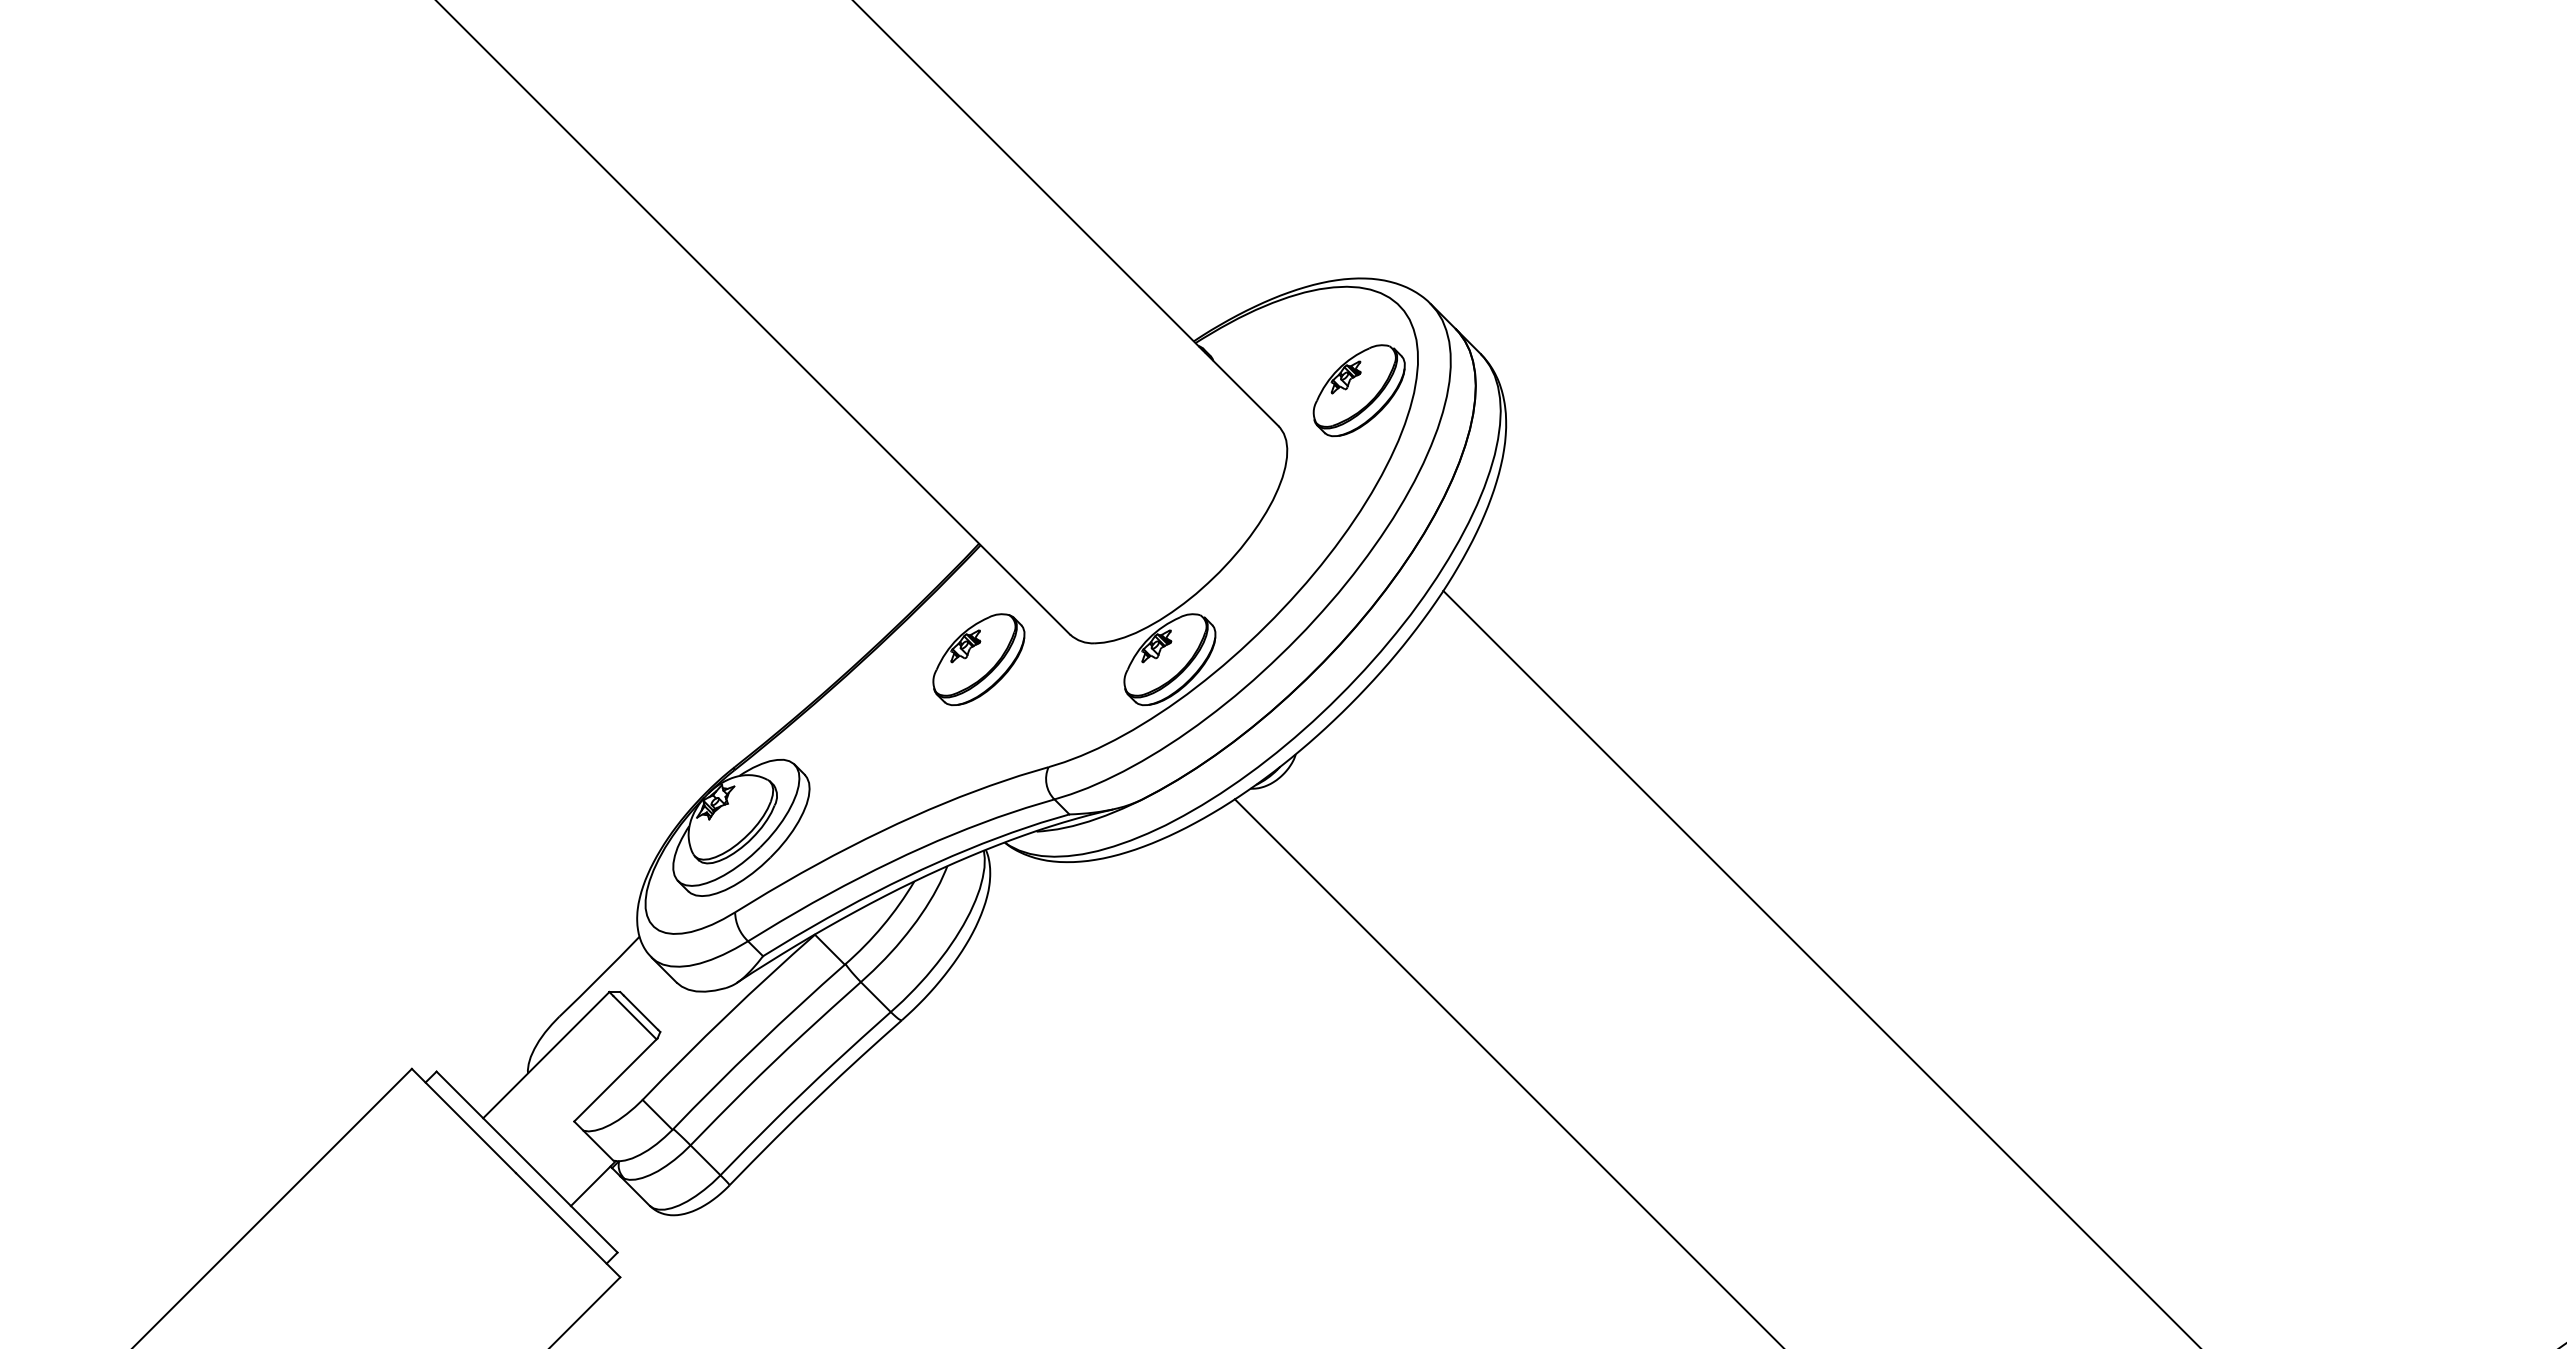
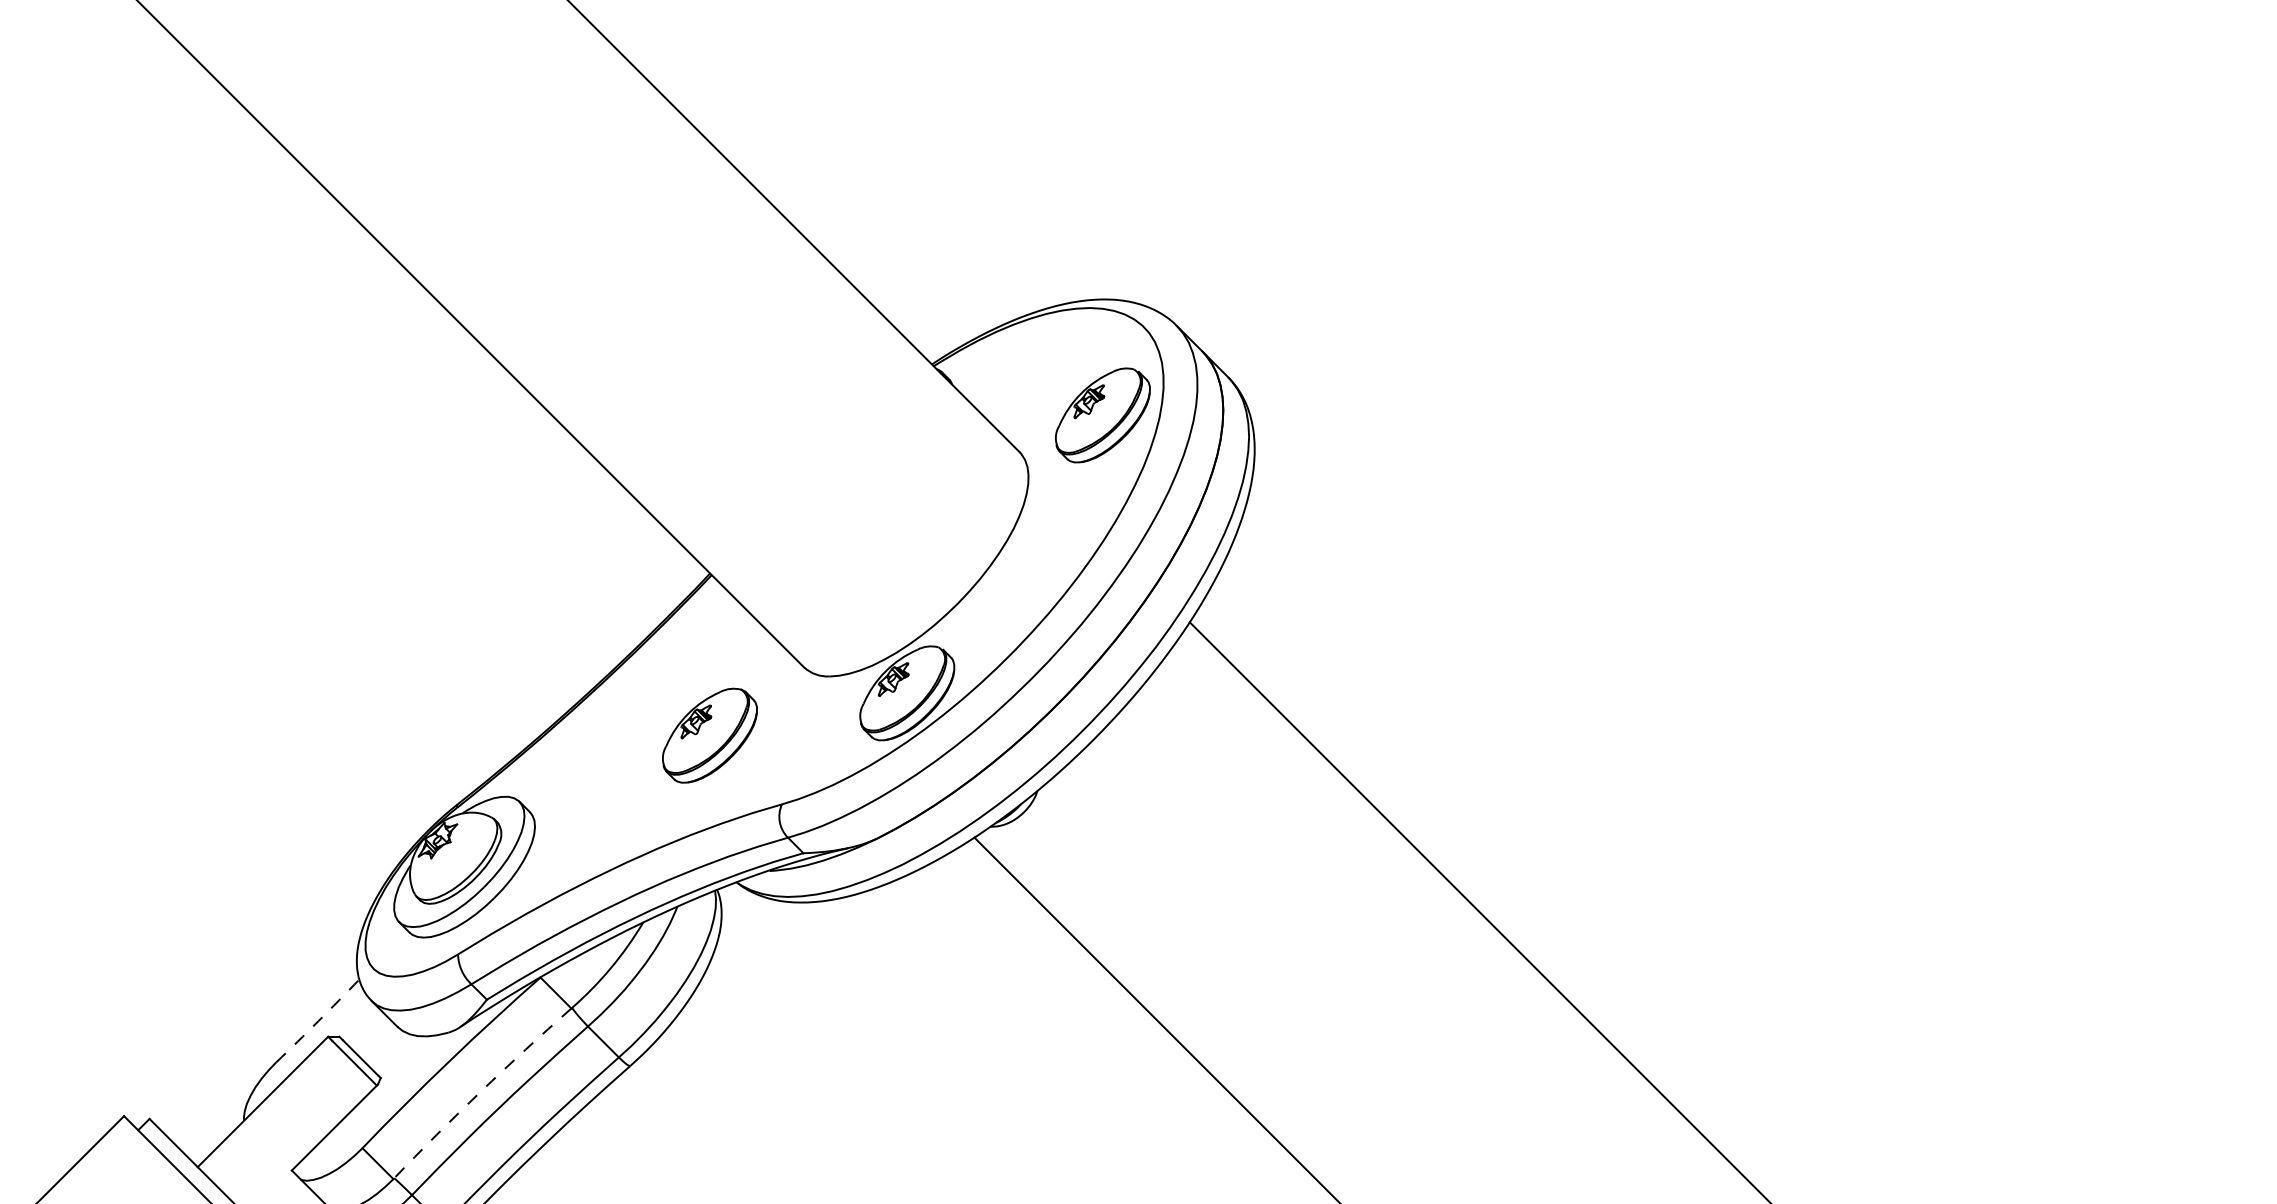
part: (978, 659) -> (709, 735), moved
arc: (599, 977) -> (317, 1021), solid -> dashed
arc: (756, 1045) -> (480, 1091), solid -> dashed

